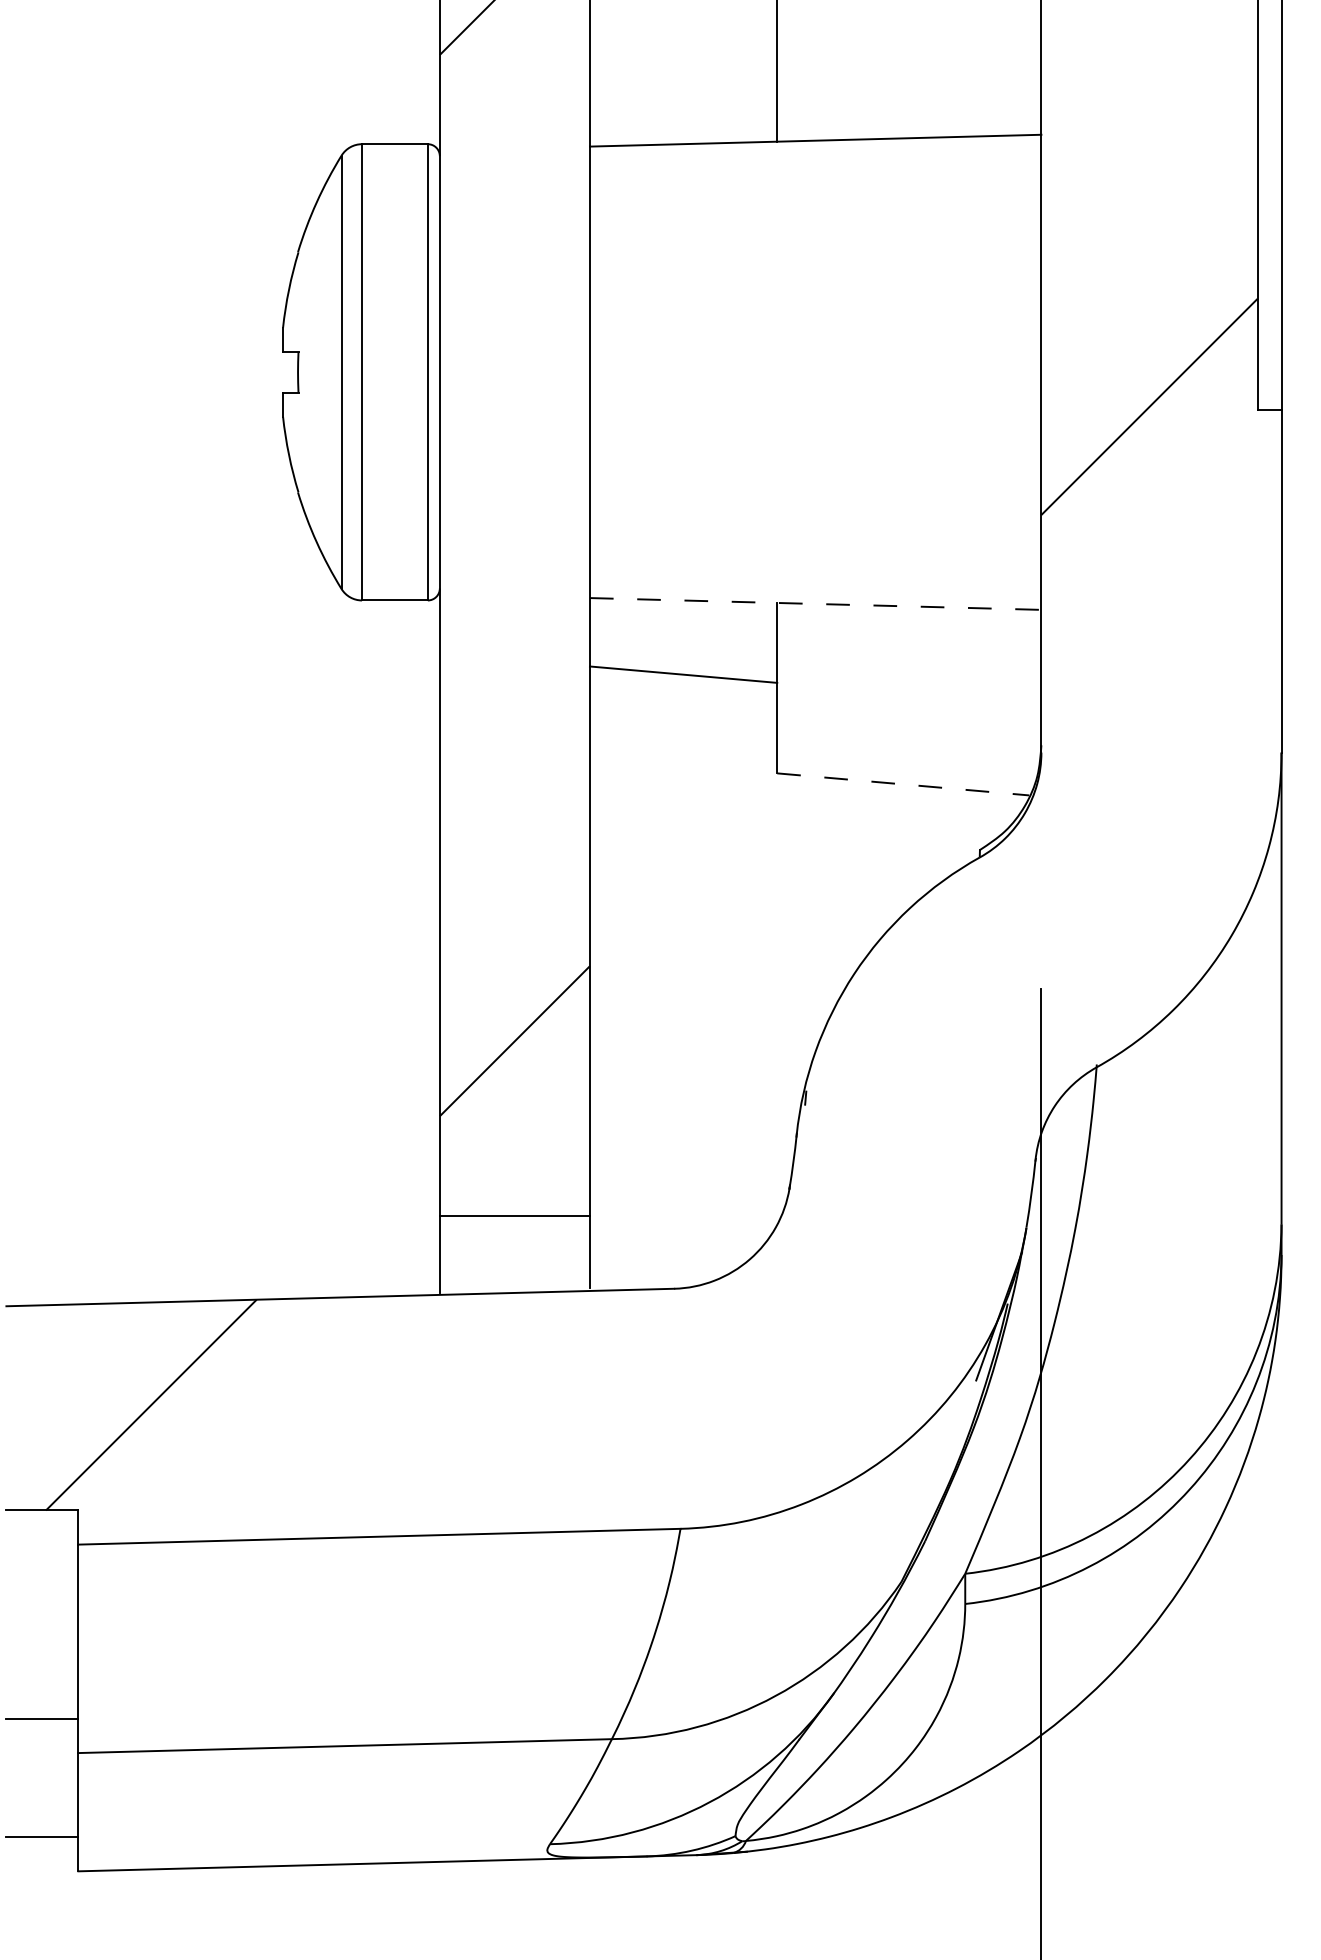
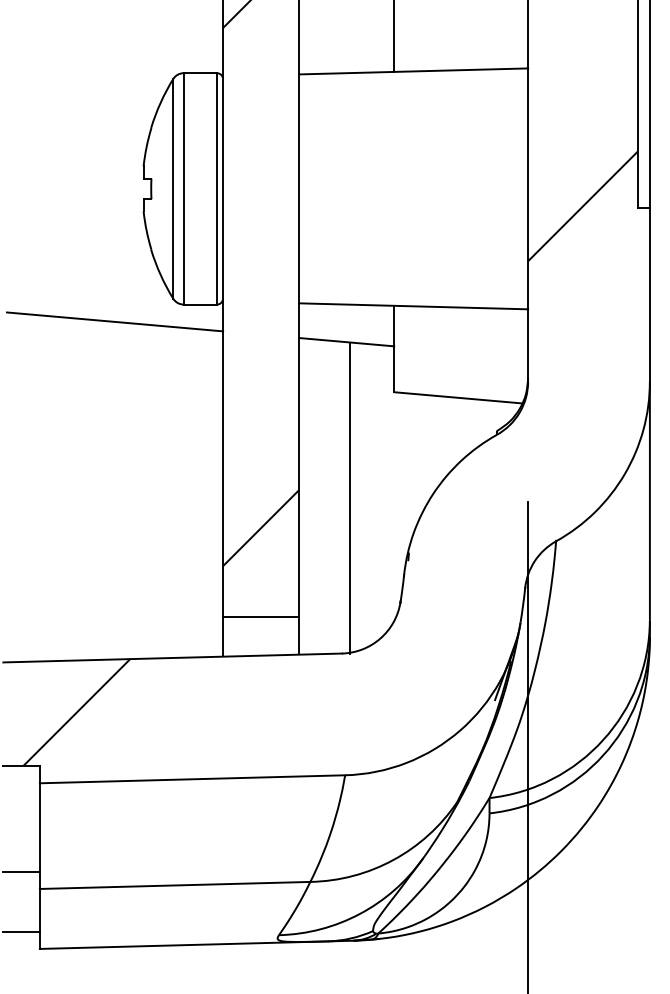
line: (817, 604) -> (414, 306), dashed -> solid
line: (227, 633) -> (115, 321), added
line: (904, 783) -> (458, 397), dashed -> solid
line: (691, 982) -> (350, 498), added

